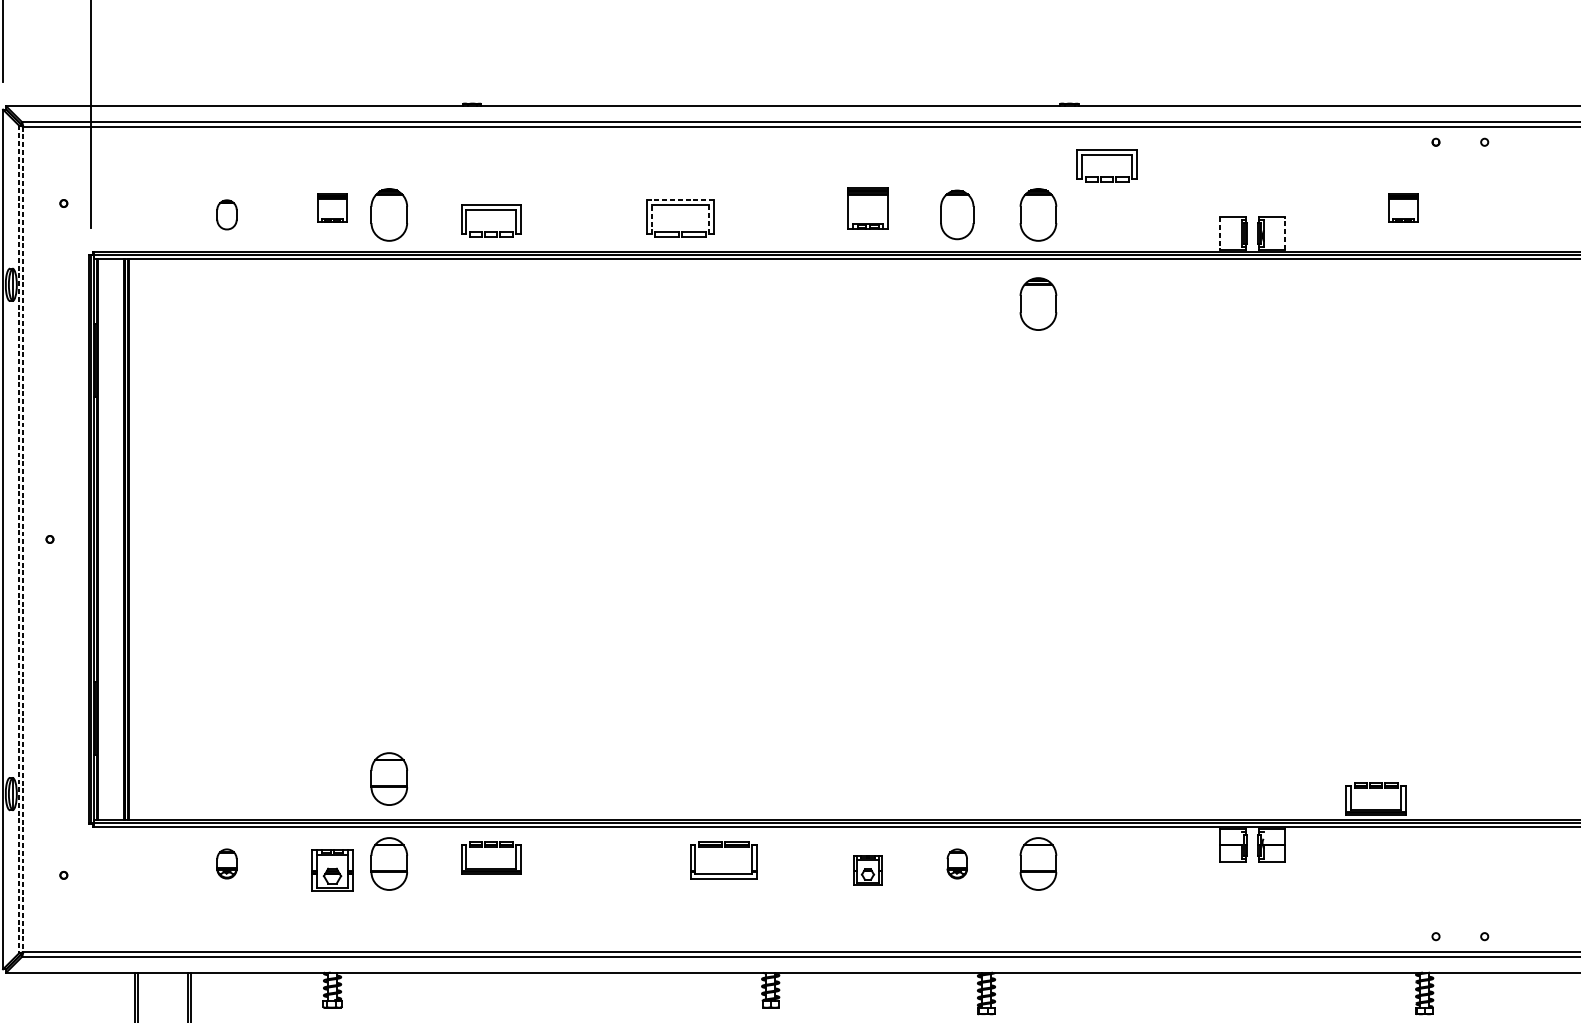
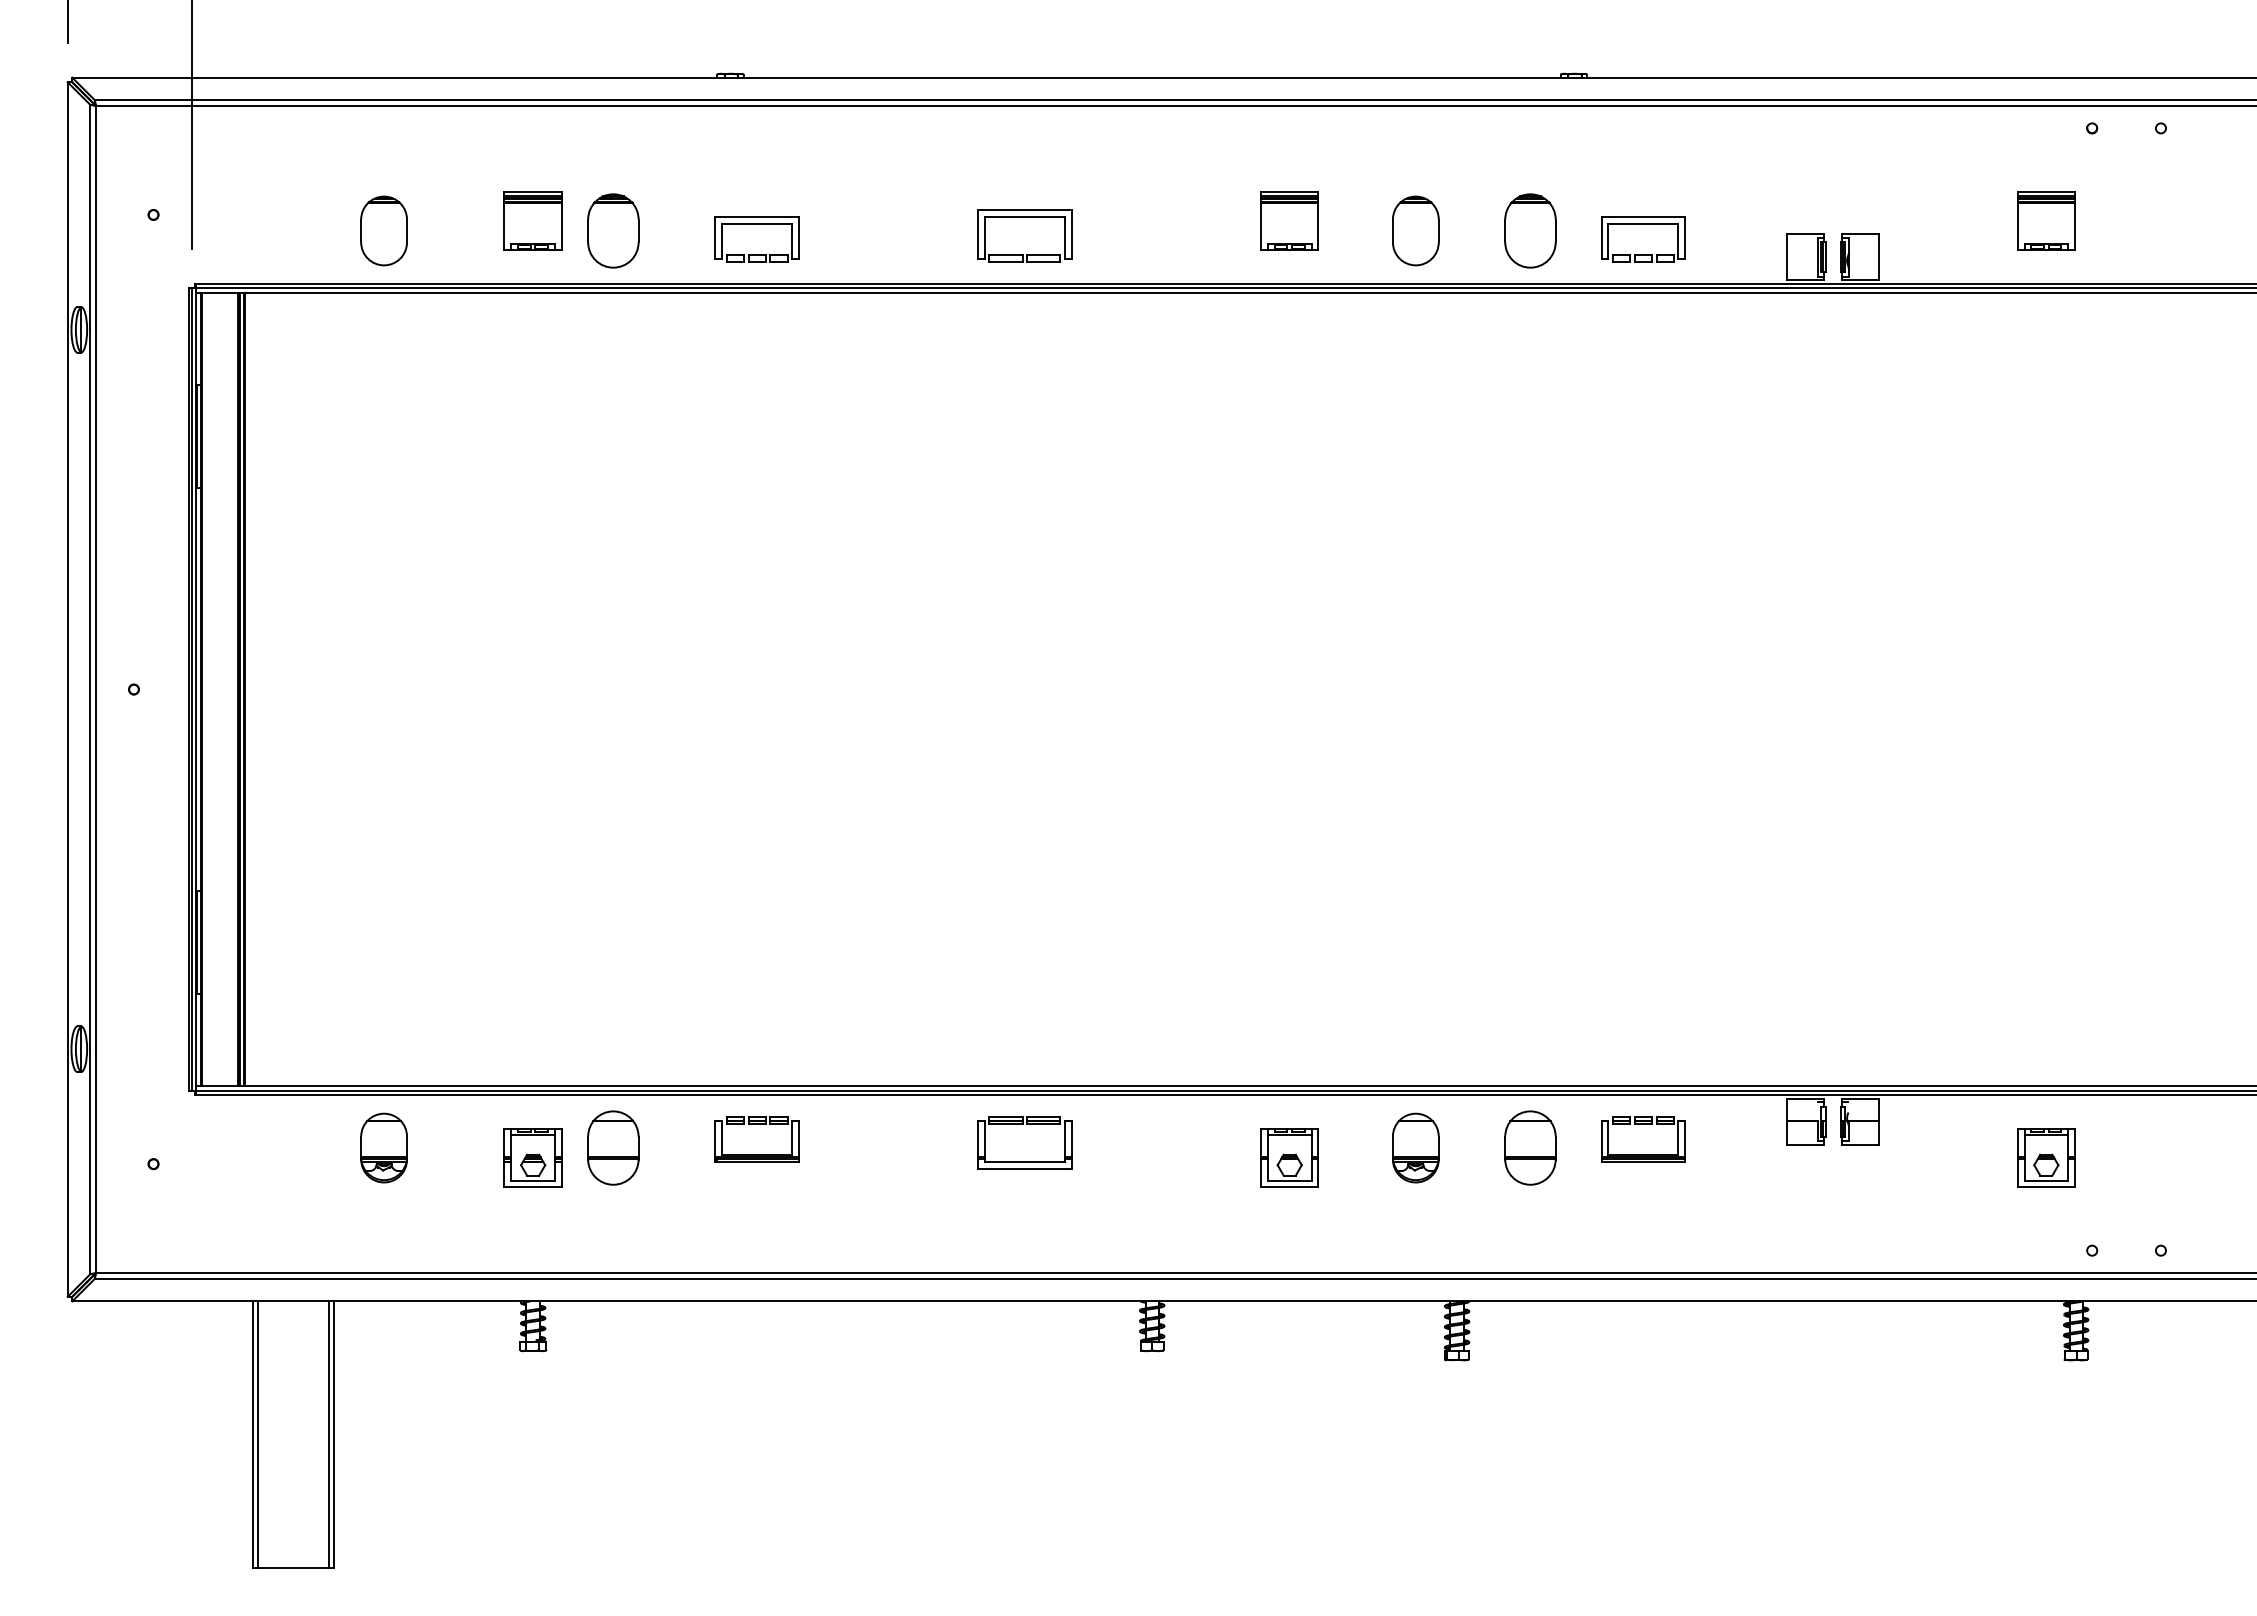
part: (1107, 155) -> (1643, 224), moved
line: (680, 200) -> (1024, 210), dashed -> solid
part: (332, 207) -> (532, 220), size x1.43
part: (1403, 207) -> (2046, 220), size x1.43
part: (226, 214) -> (383, 230), size x1.67
line: (651, 219) -> (984, 237), dashed -> solid
line: (709, 219) -> (1065, 237), dashed -> solid
line: (1220, 233) -> (1787, 257), dashed -> solid
line: (1284, 233) -> (1878, 257), dashed -> solid
part: (1038, 303) -> (1530, 356), removed
line: (19, 539) -> (90, 689), dashed -> solid
line: (23, 540) -> (96, 690), dashed -> solid
part: (389, 778) -> (613, 1027), removed
part: (1376, 788) -> (1643, 1124), moved
part: (722, 847) -> (1023, 1124), moved
part: (226, 863) -> (383, 1147), size x1.67
part: (957, 863) -> (1415, 1147), size x1.67
part: (867, 870) -> (1289, 1157), size x1.43
part: (1403, 870) -> (2046, 1157), added

